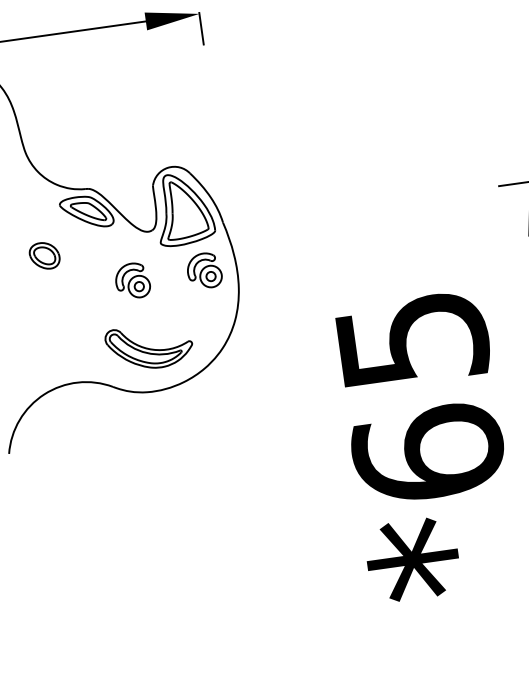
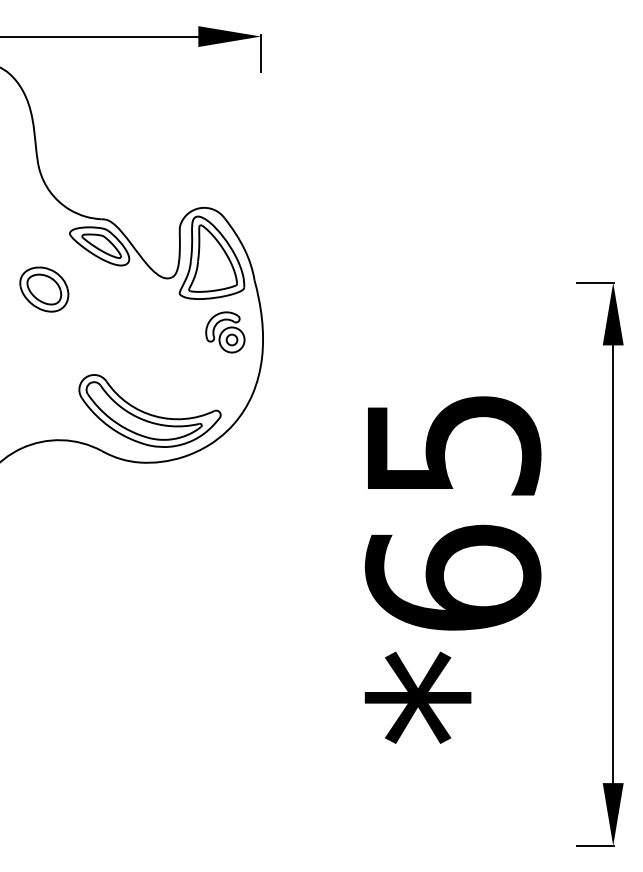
part: (44, 255) -> (44, 289), size x1.43
part: (132, 281) -> (141, 332), removed
part: (149, 346) -> (149, 410), size x1.43

